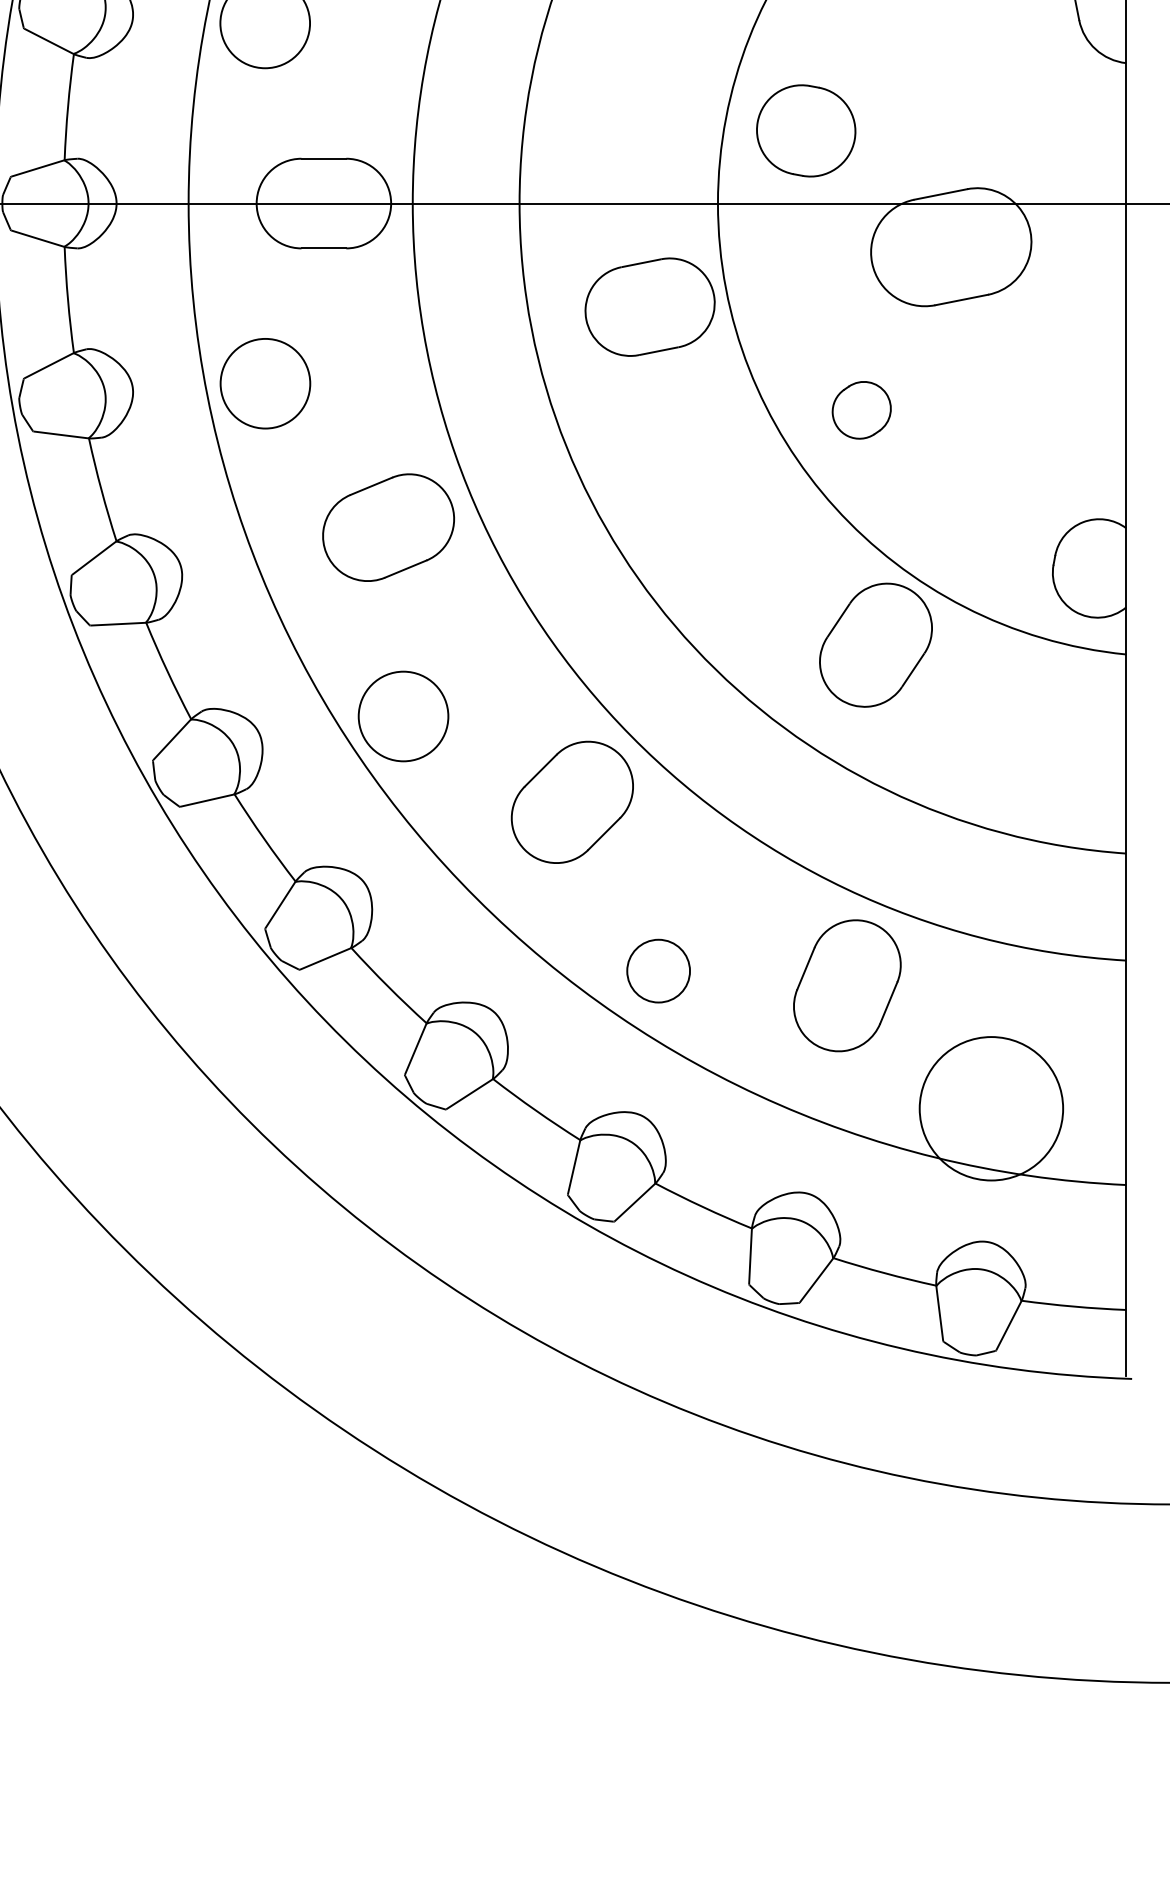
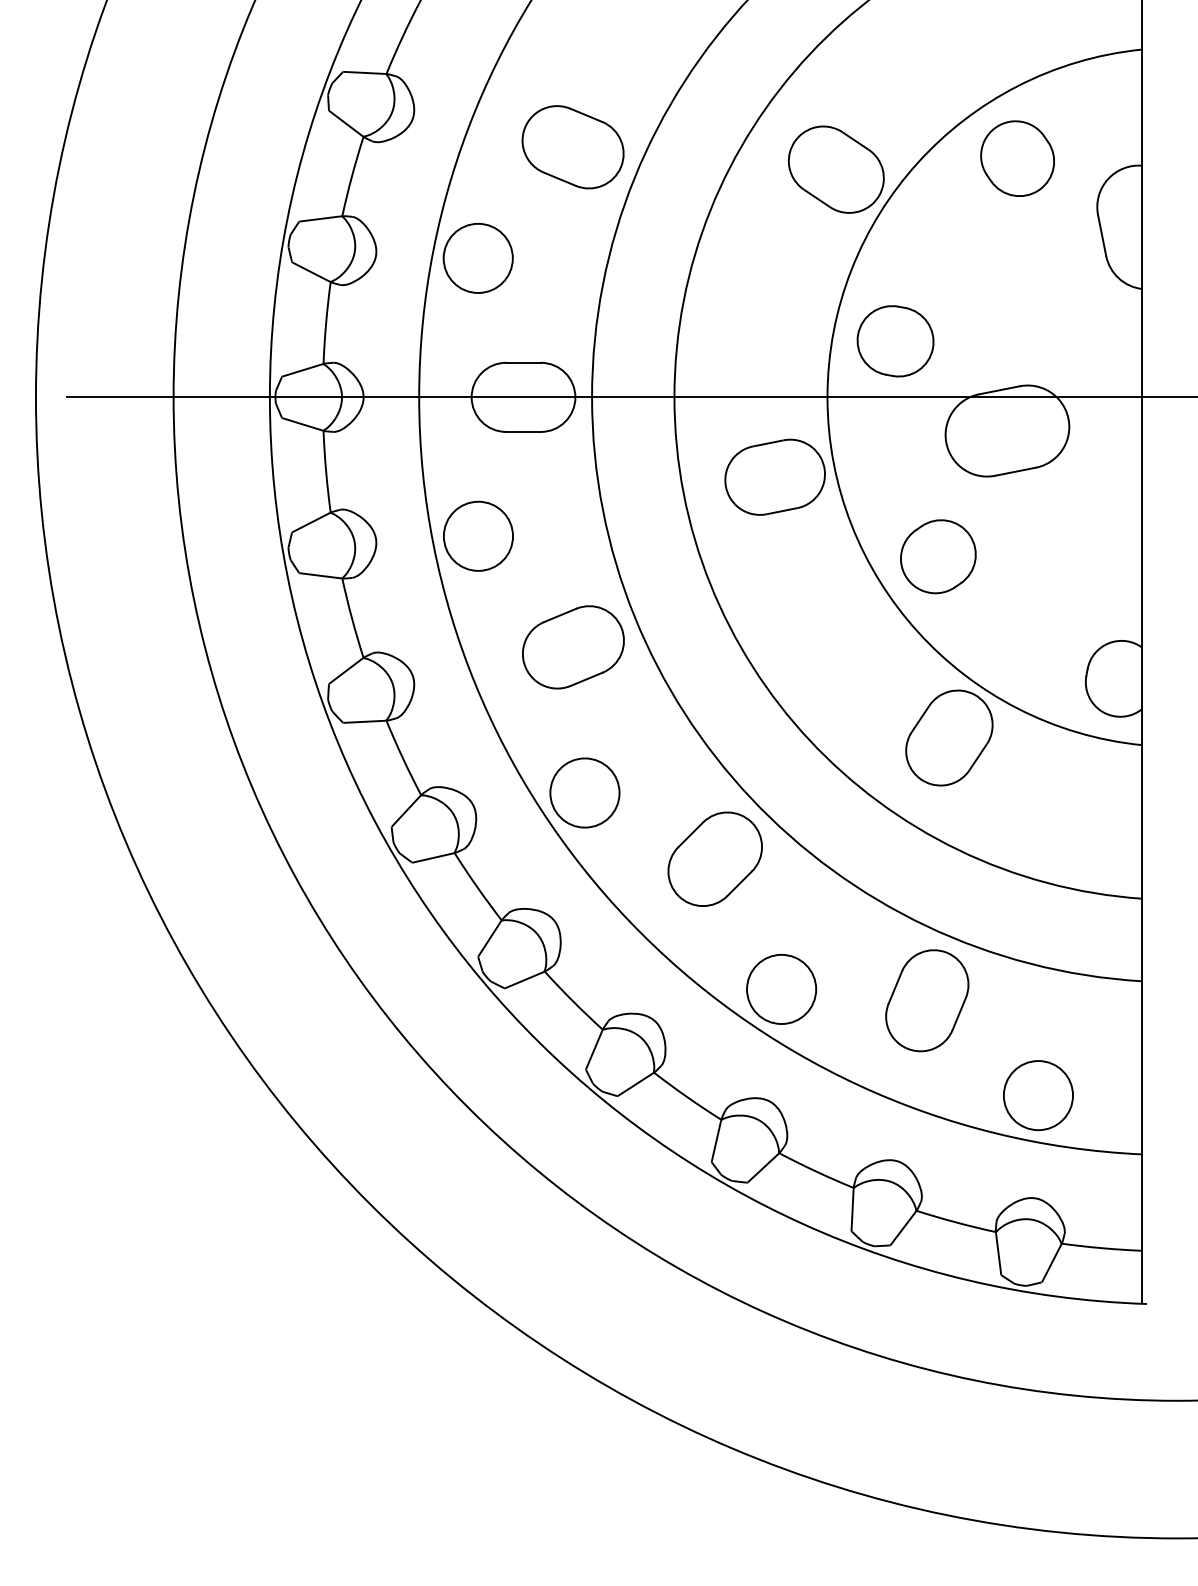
part: (861, 409) -> (938, 556), size x1.67
circle: (658, 971) -> (781, 989), size x1.43
circle: (991, 1108) -> (1038, 1095), size x0.62

